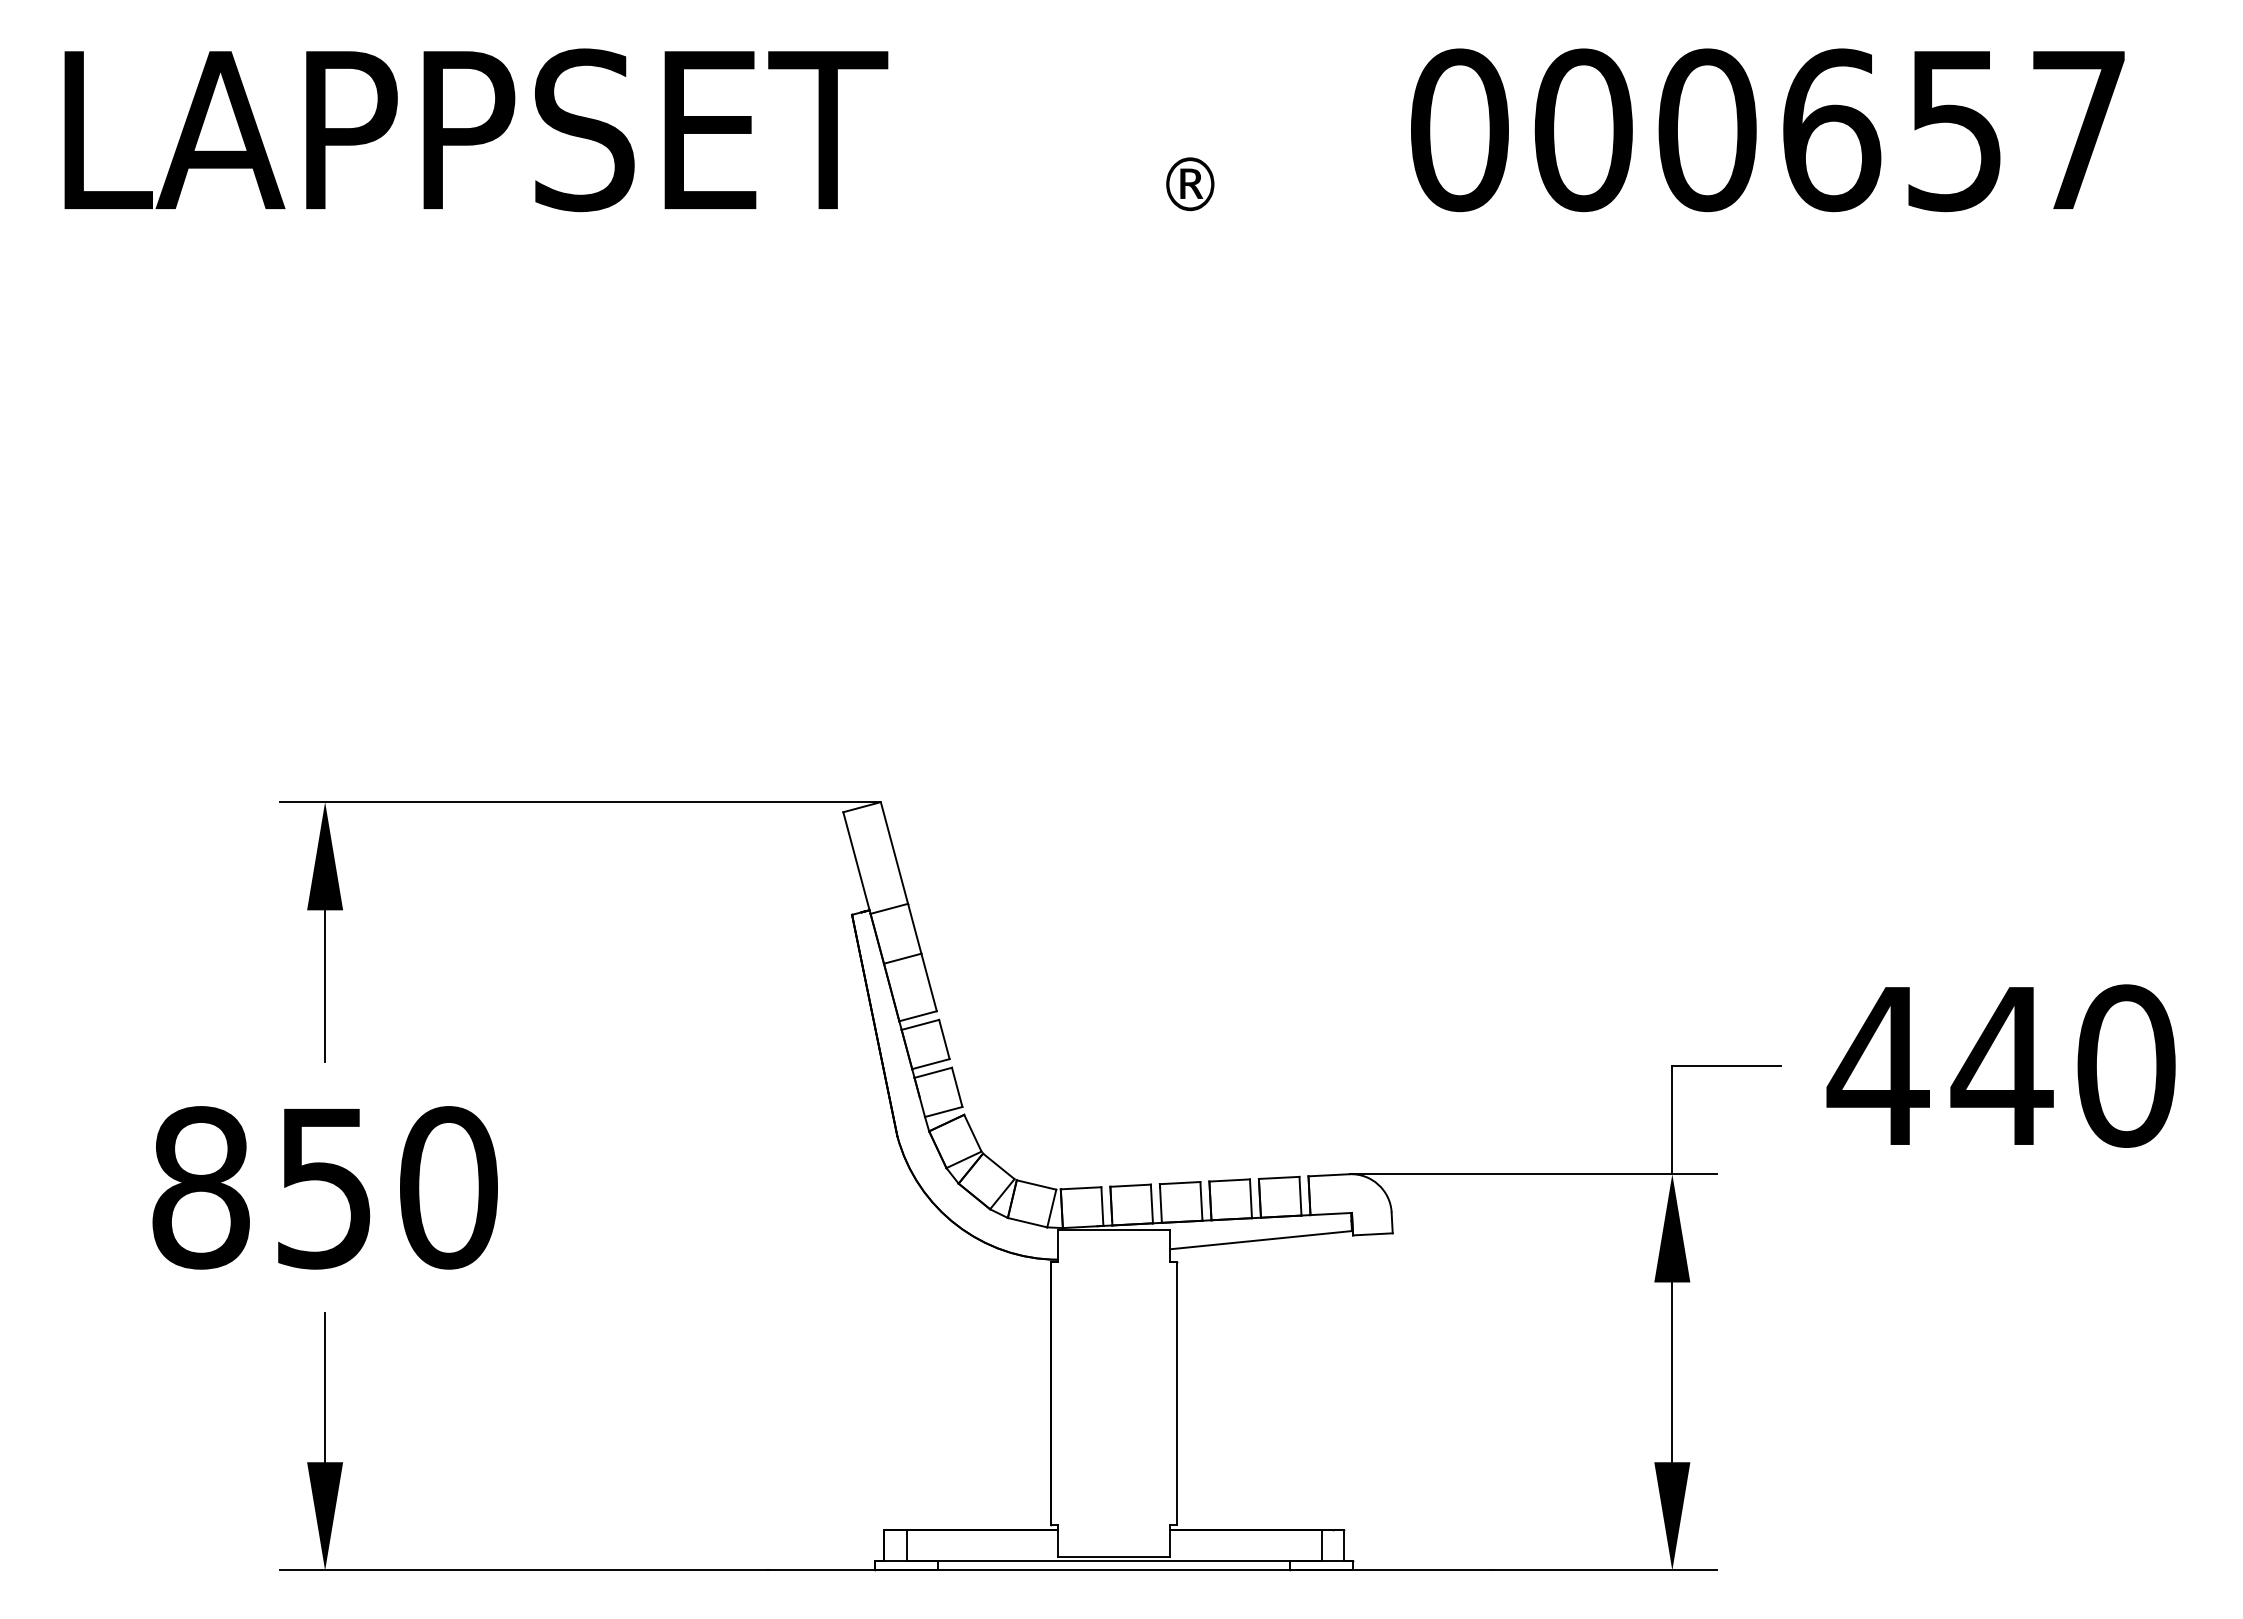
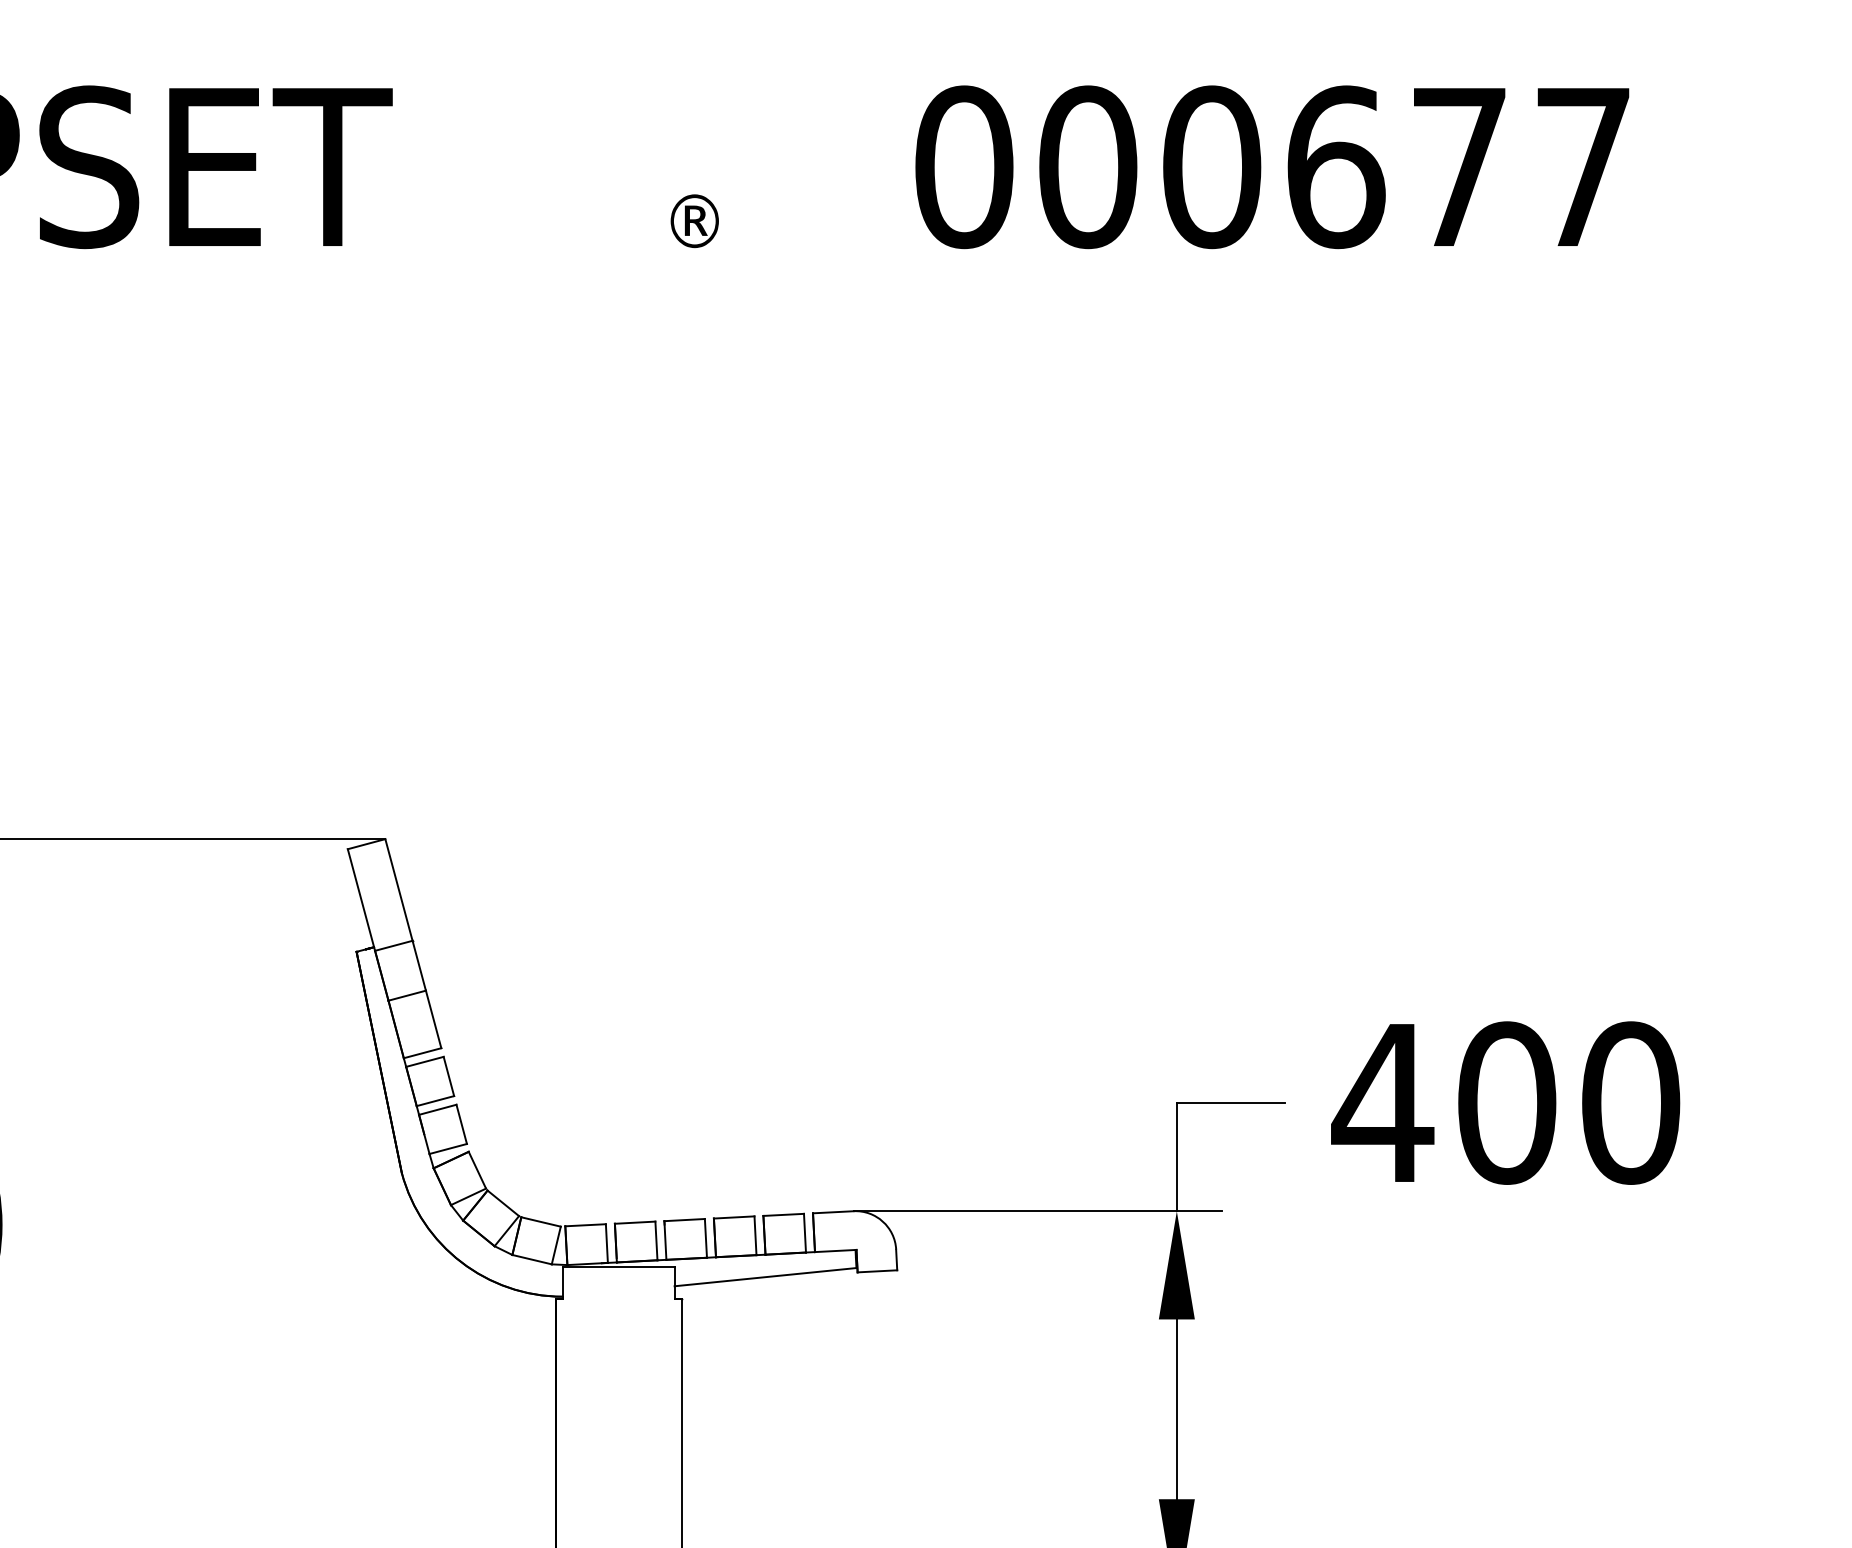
text: (1954, 131) -> (1459, 168), 000657 -> 000677
text: (2001, 1065) -> (1506, 1102), 440 -> 400

